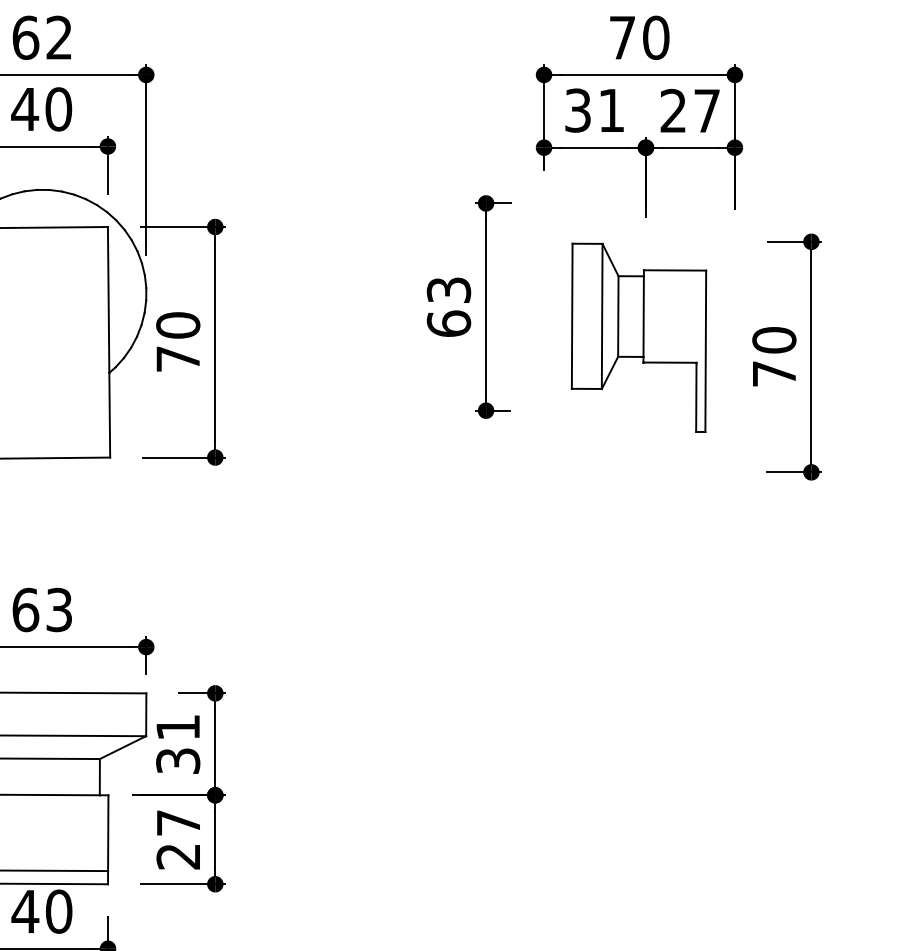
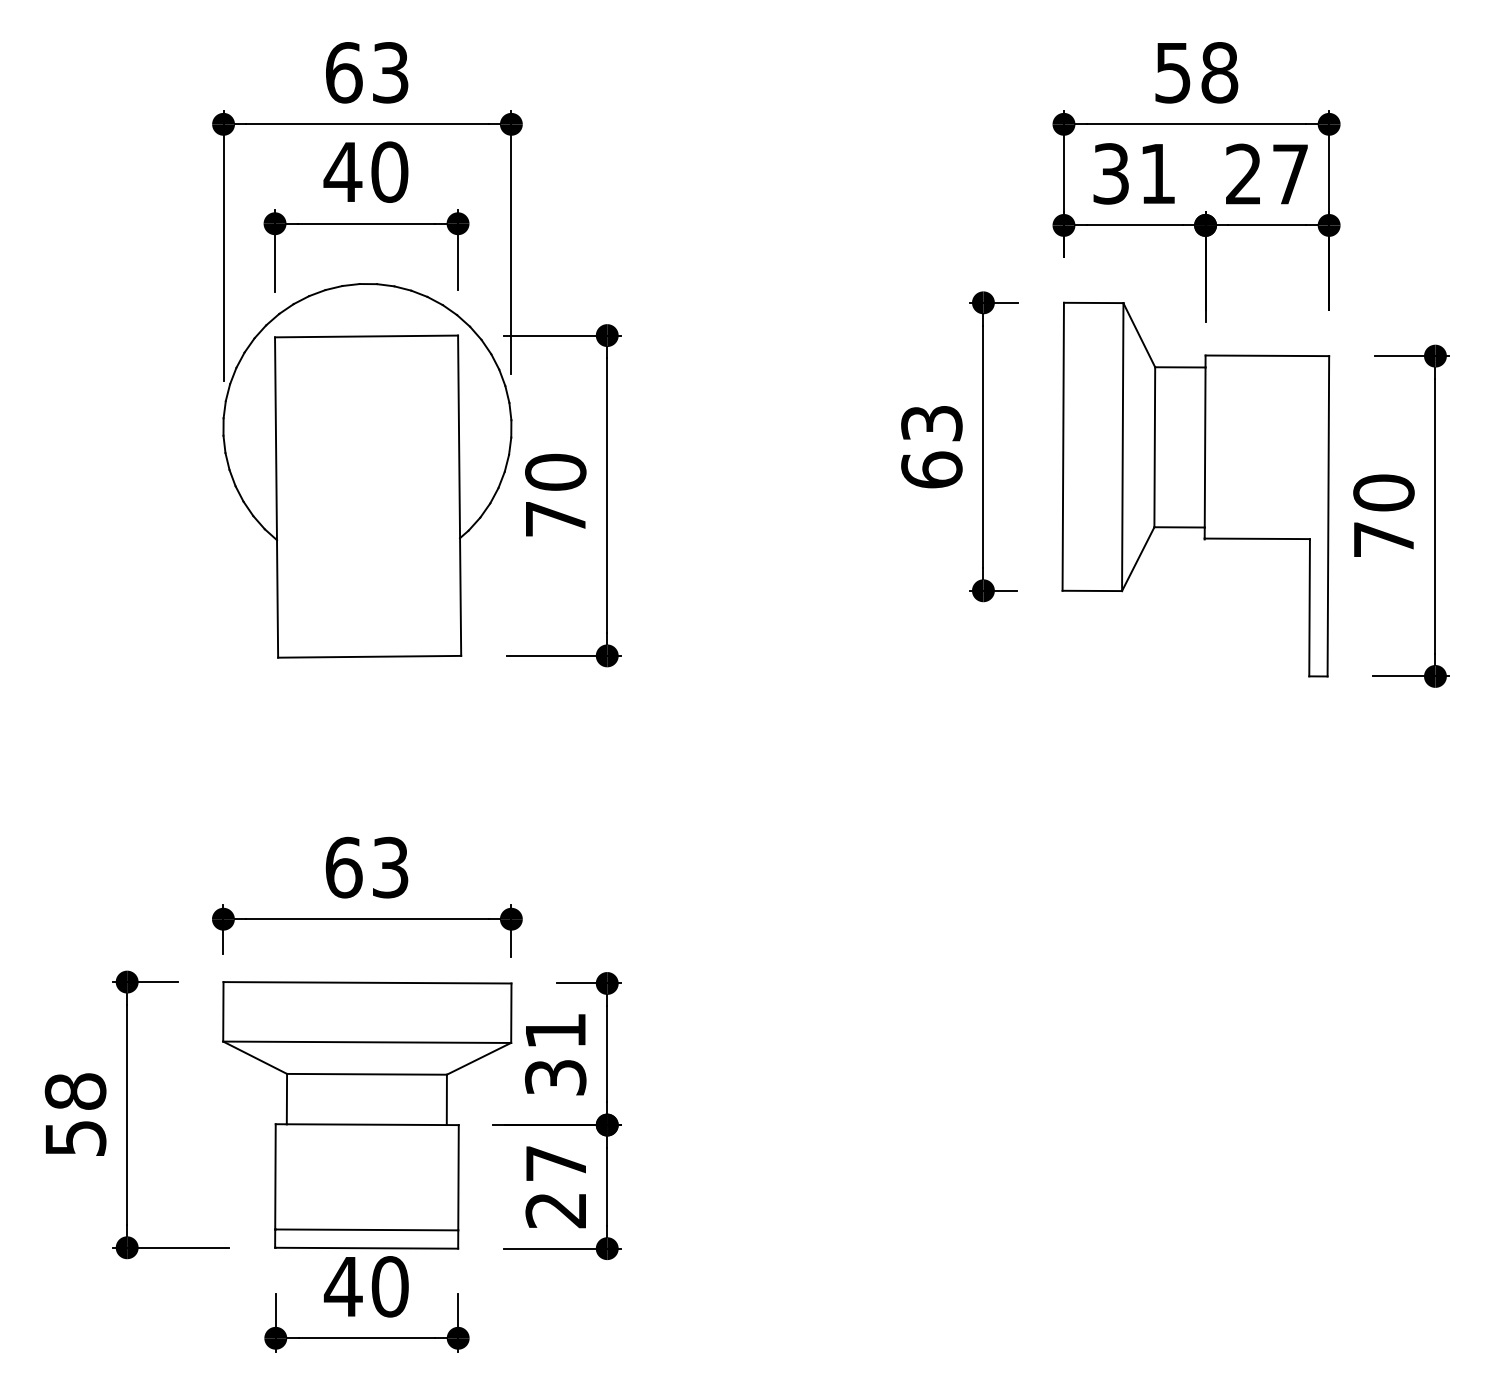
text: (59, 37) -> (390, 72), 62 -> 63
text: (639, 37) -> (1196, 72), 70 -> 58
part: (638, 337) -> (1195, 489), size x1.43

